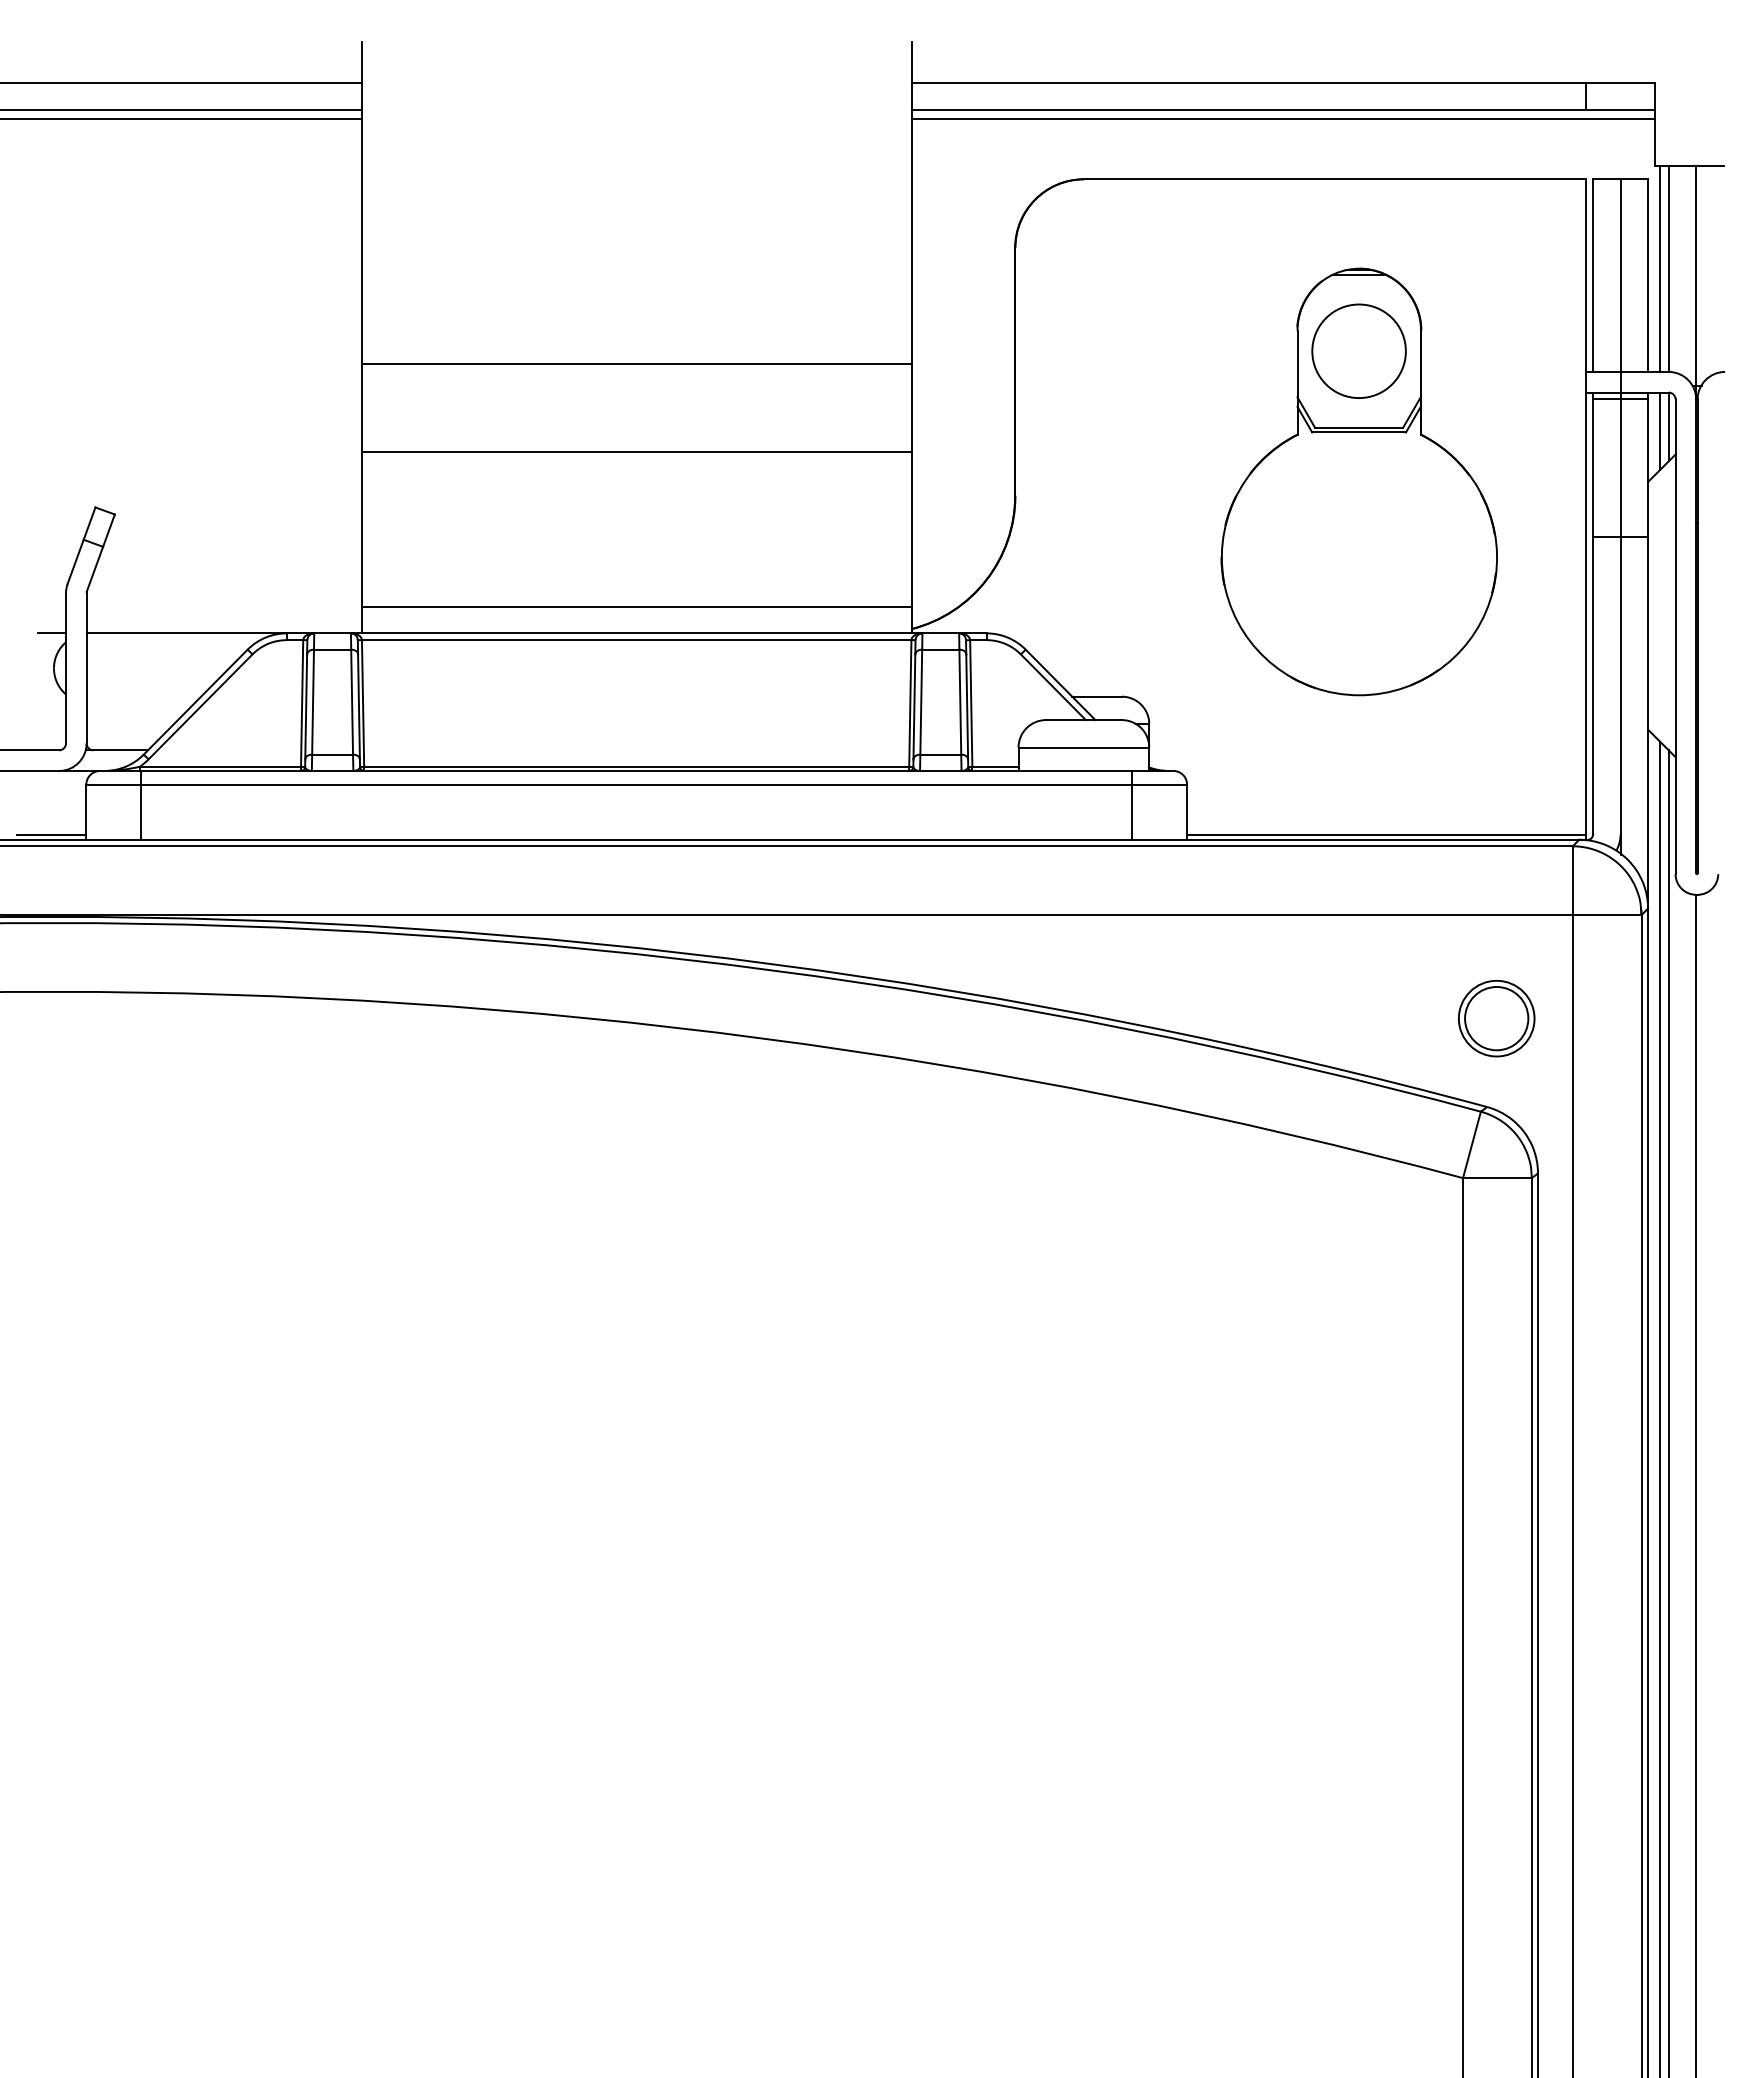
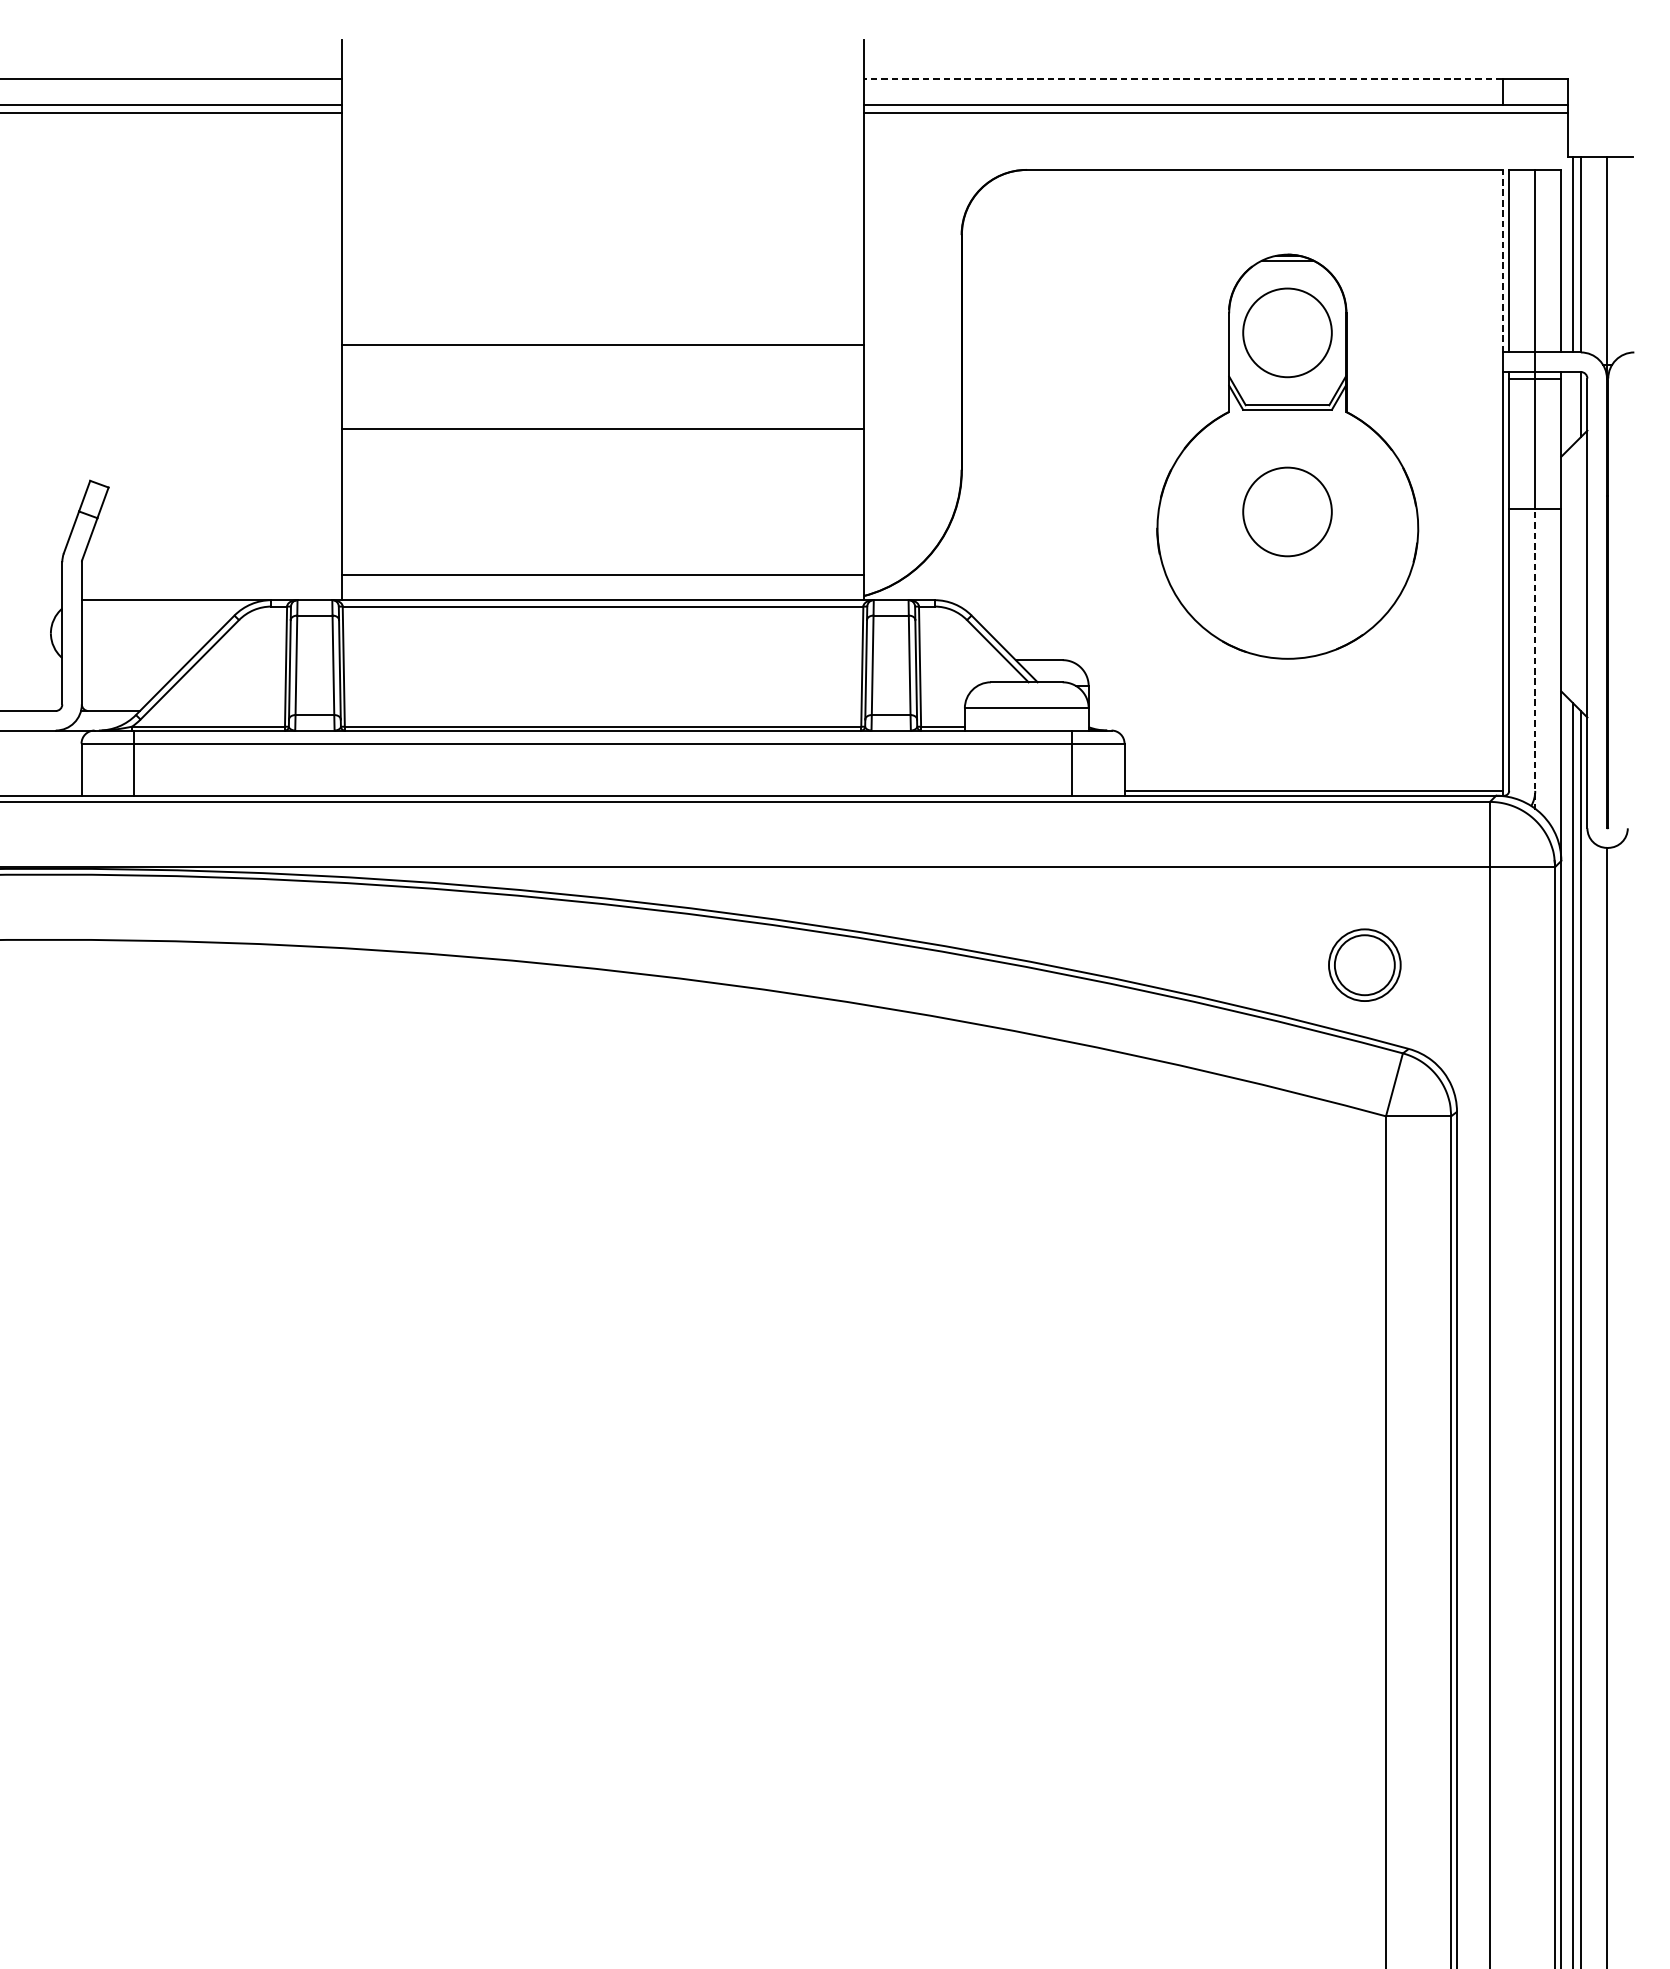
line: (1248, 82) -> (1182, 78), solid -> dashed
line: (1586, 275) -> (1502, 261), solid -> dashed
line: (1660, 430) -> (1573, 407), removed
circle: (1358, 539) -> (1286, 511), added
line: (52, 633) -> (49, 600), removed
line: (1620, 696) -> (1535, 659), solid -> dashed
line: (51, 834) -> (48, 790), removed
part: (1496, 1018) -> (1364, 965), moved

